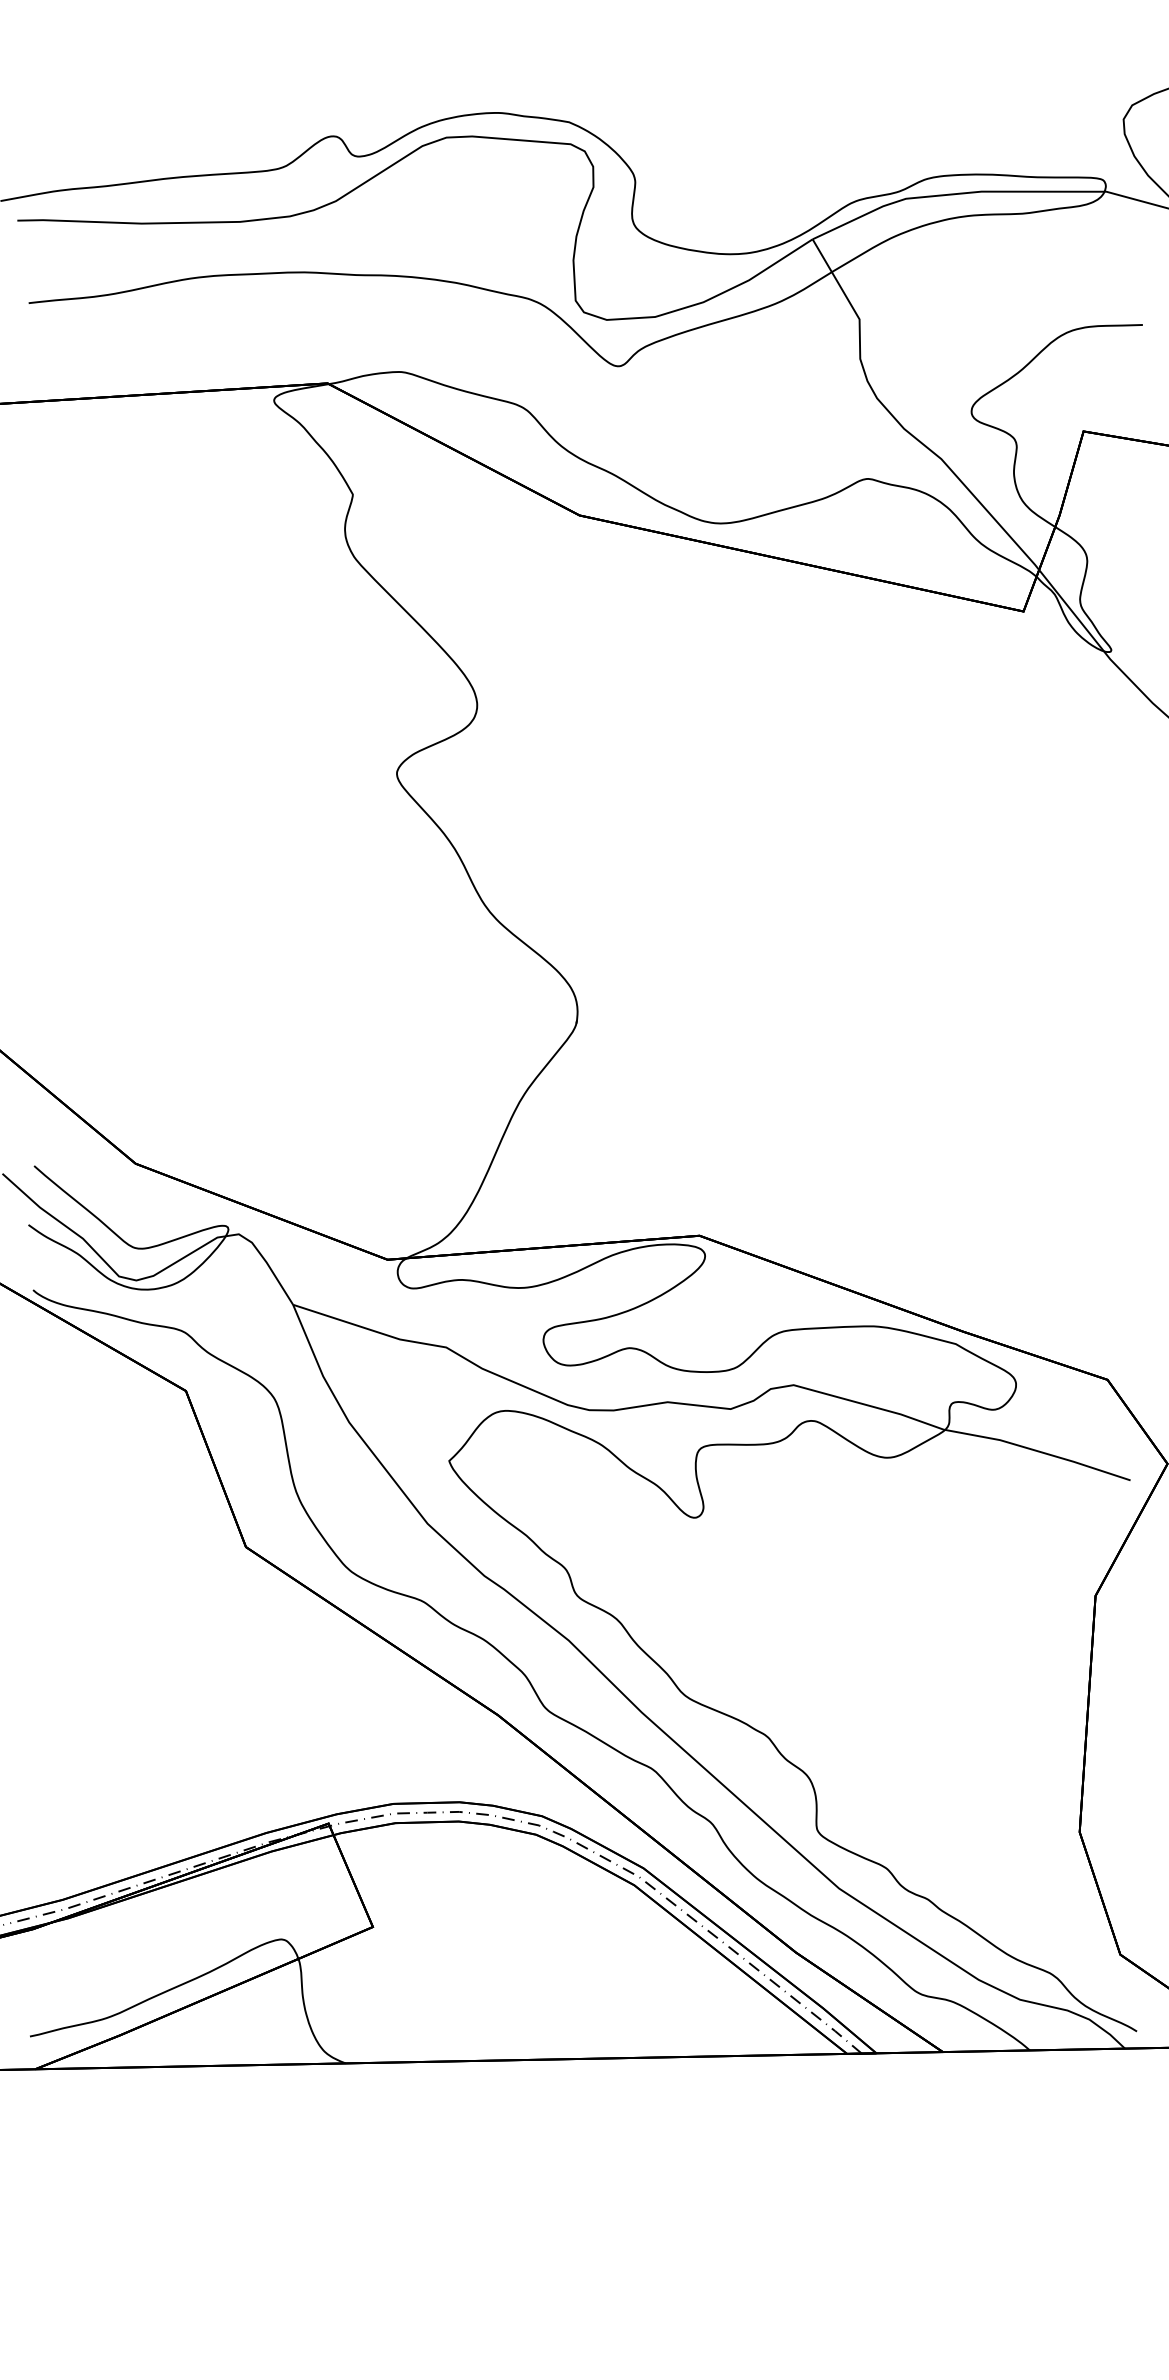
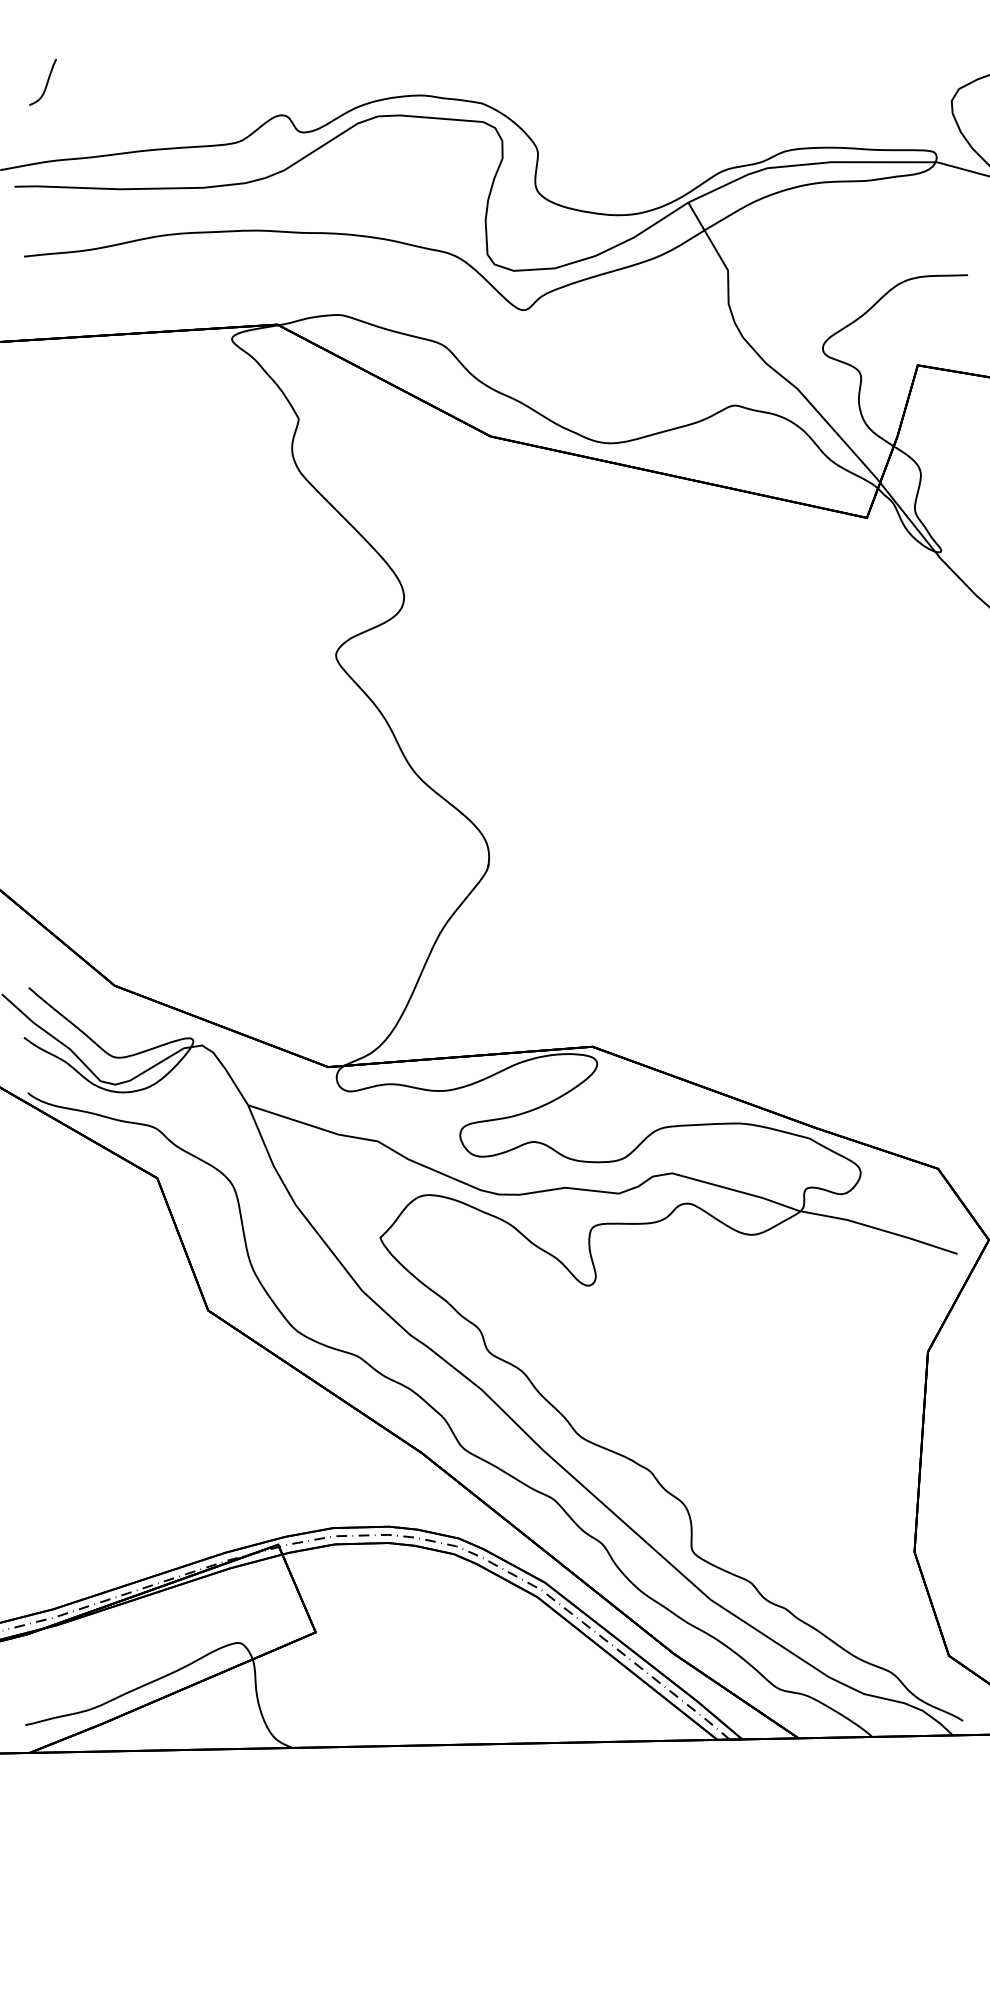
curve: (54, 99) -> (45, 84), added

